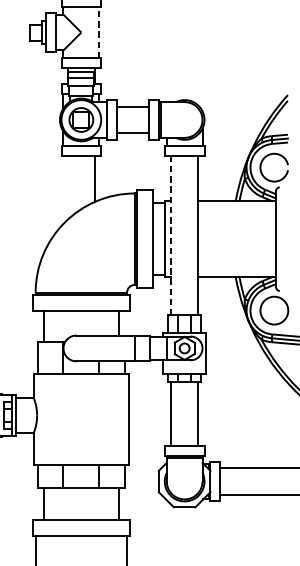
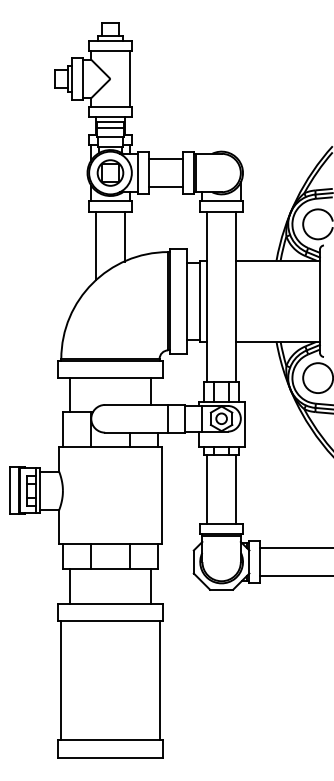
line: (99, 32) -> (129, 78), dashed -> solid
line: (68, 187) -> (96, 245), added
line: (171, 235) -> (207, 297), dashed -> solid

